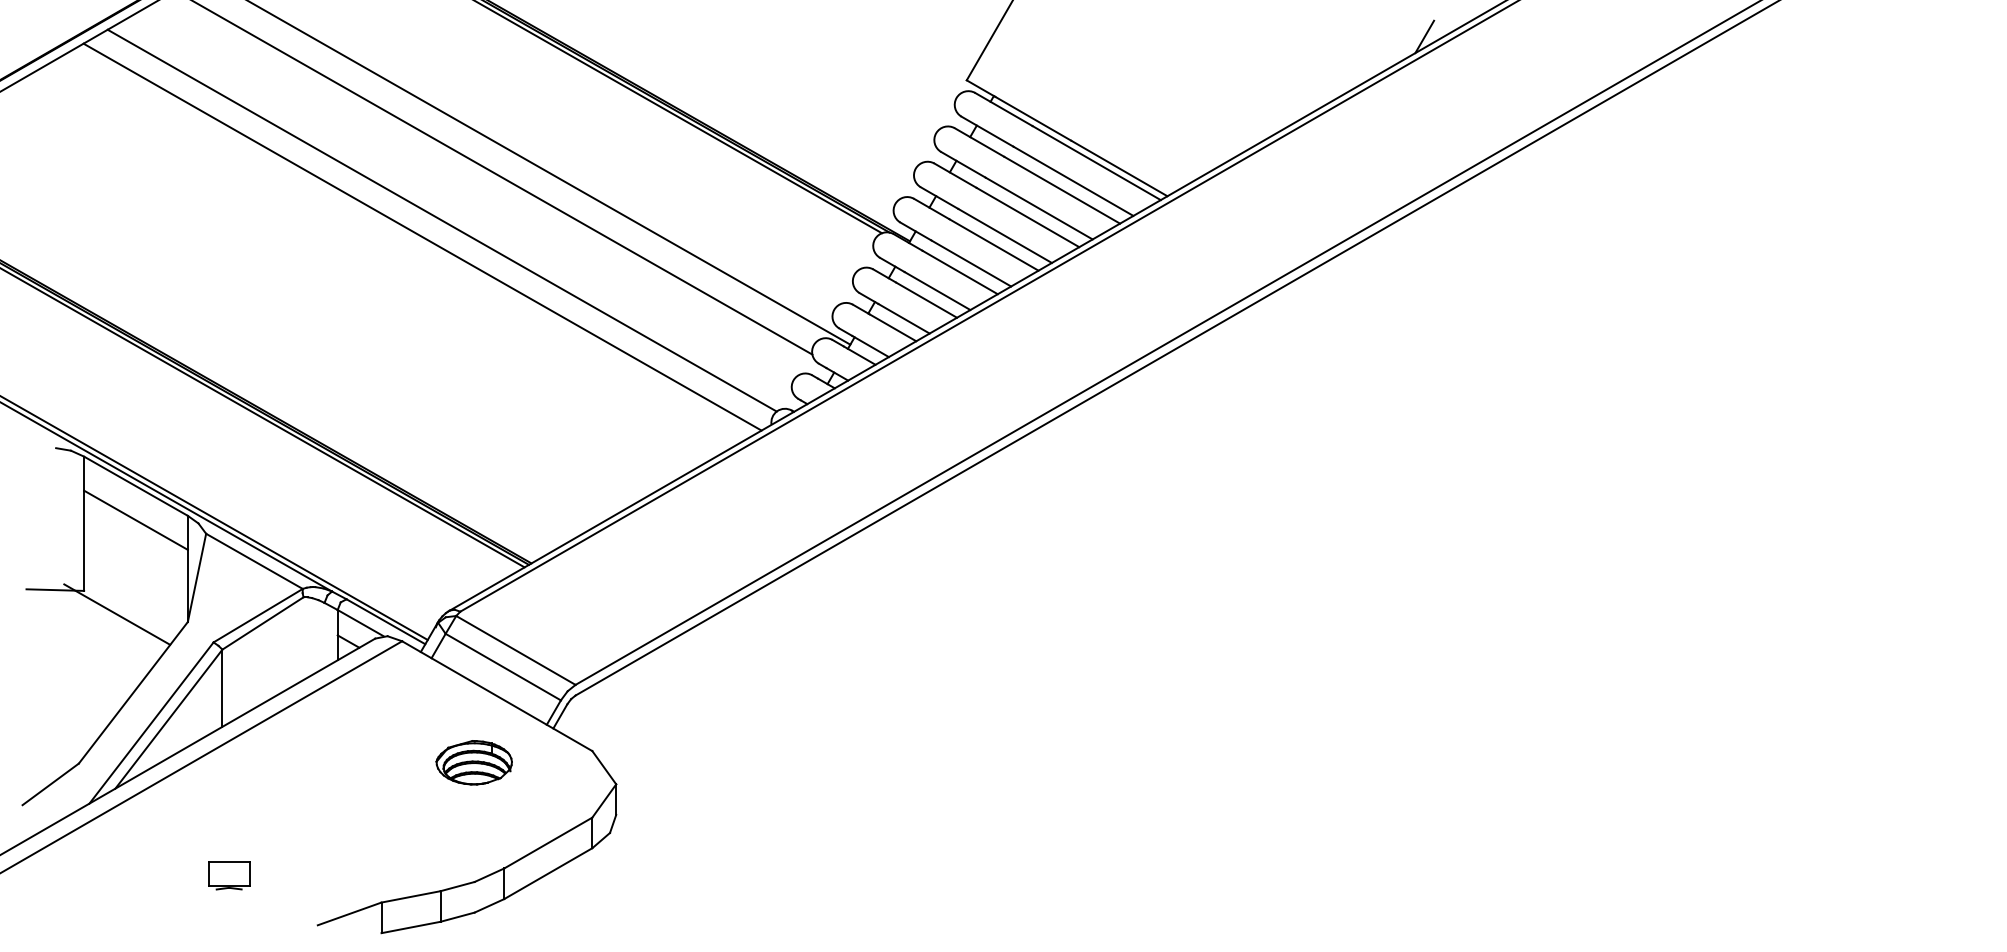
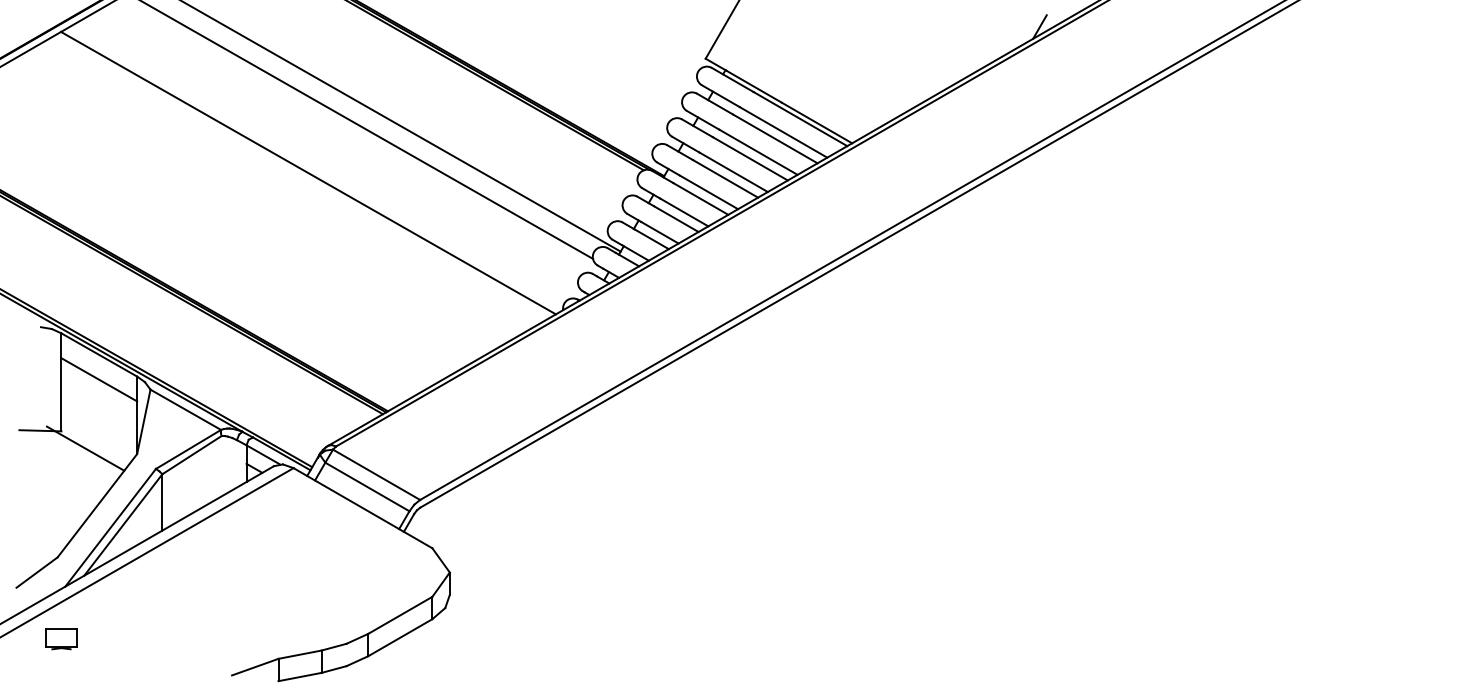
line: (441, 220) -> (322, 161), removed
part: (473, 762) -> (345, 556), removed
part: (229, 875) -> (61, 639), moved

